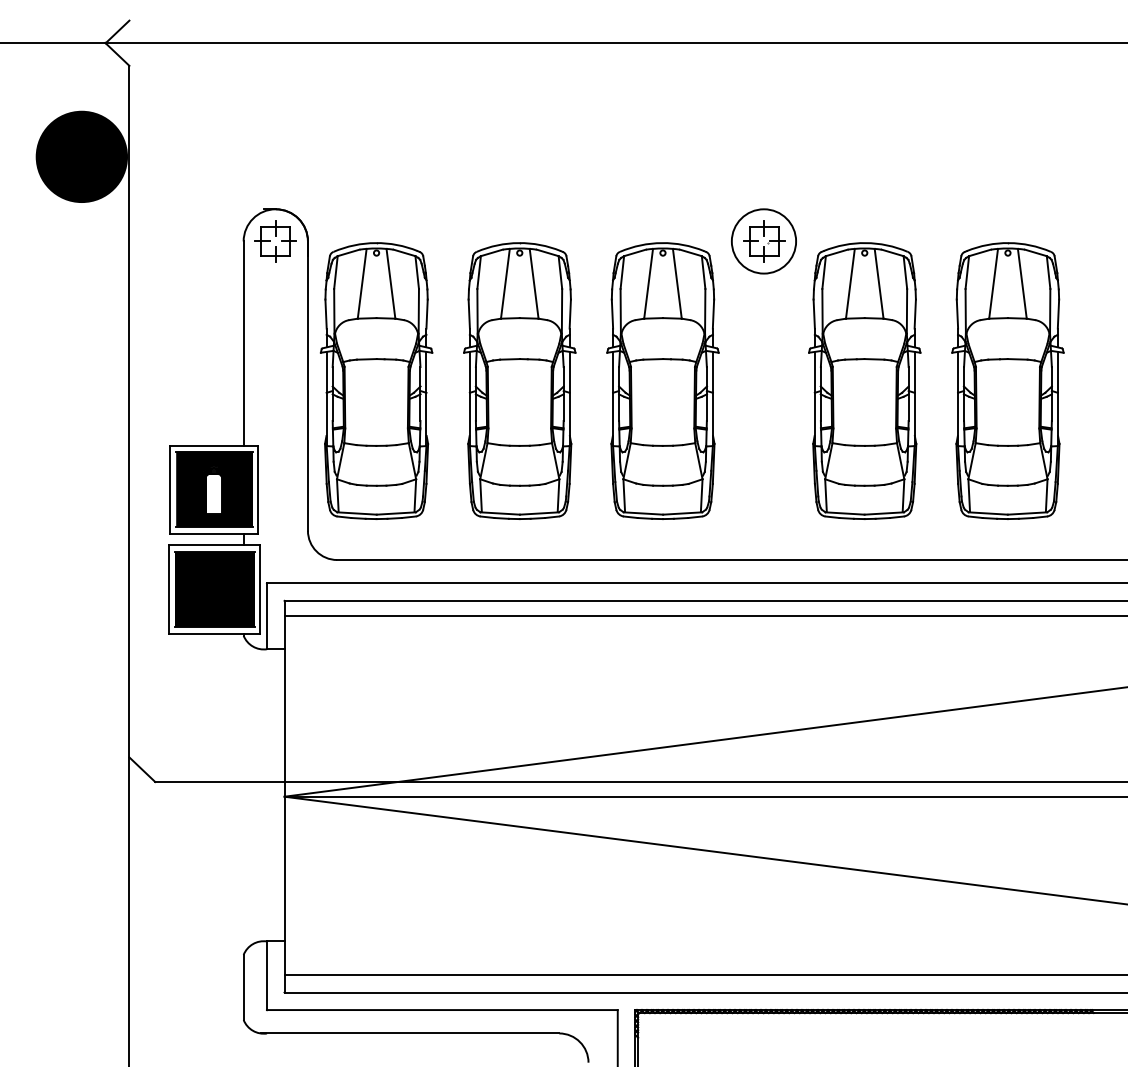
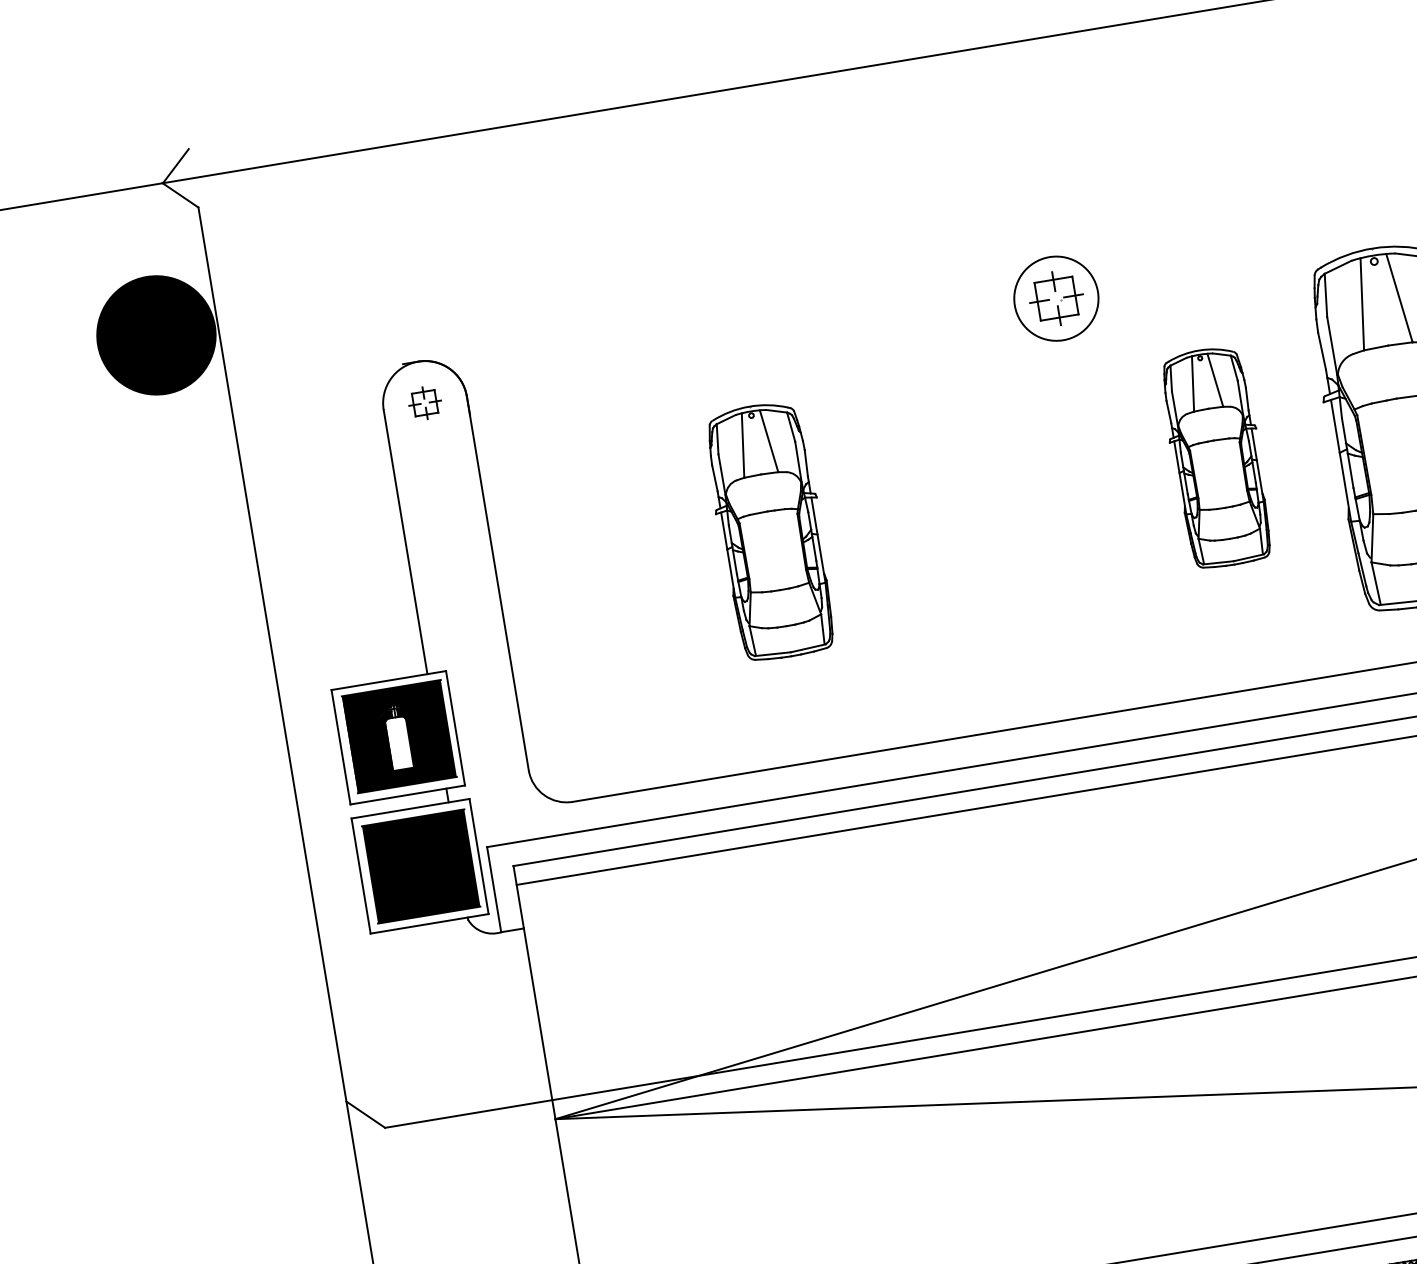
part: (275, 241) -> (424, 403), size x0.6
part: (376, 380) -> (585, 561), removed
part: (519, 380) -> (770, 530), size x0.7
part: (662, 380) -> (954, 500), removed
part: (864, 380) -> (1216, 456), size x0.6

